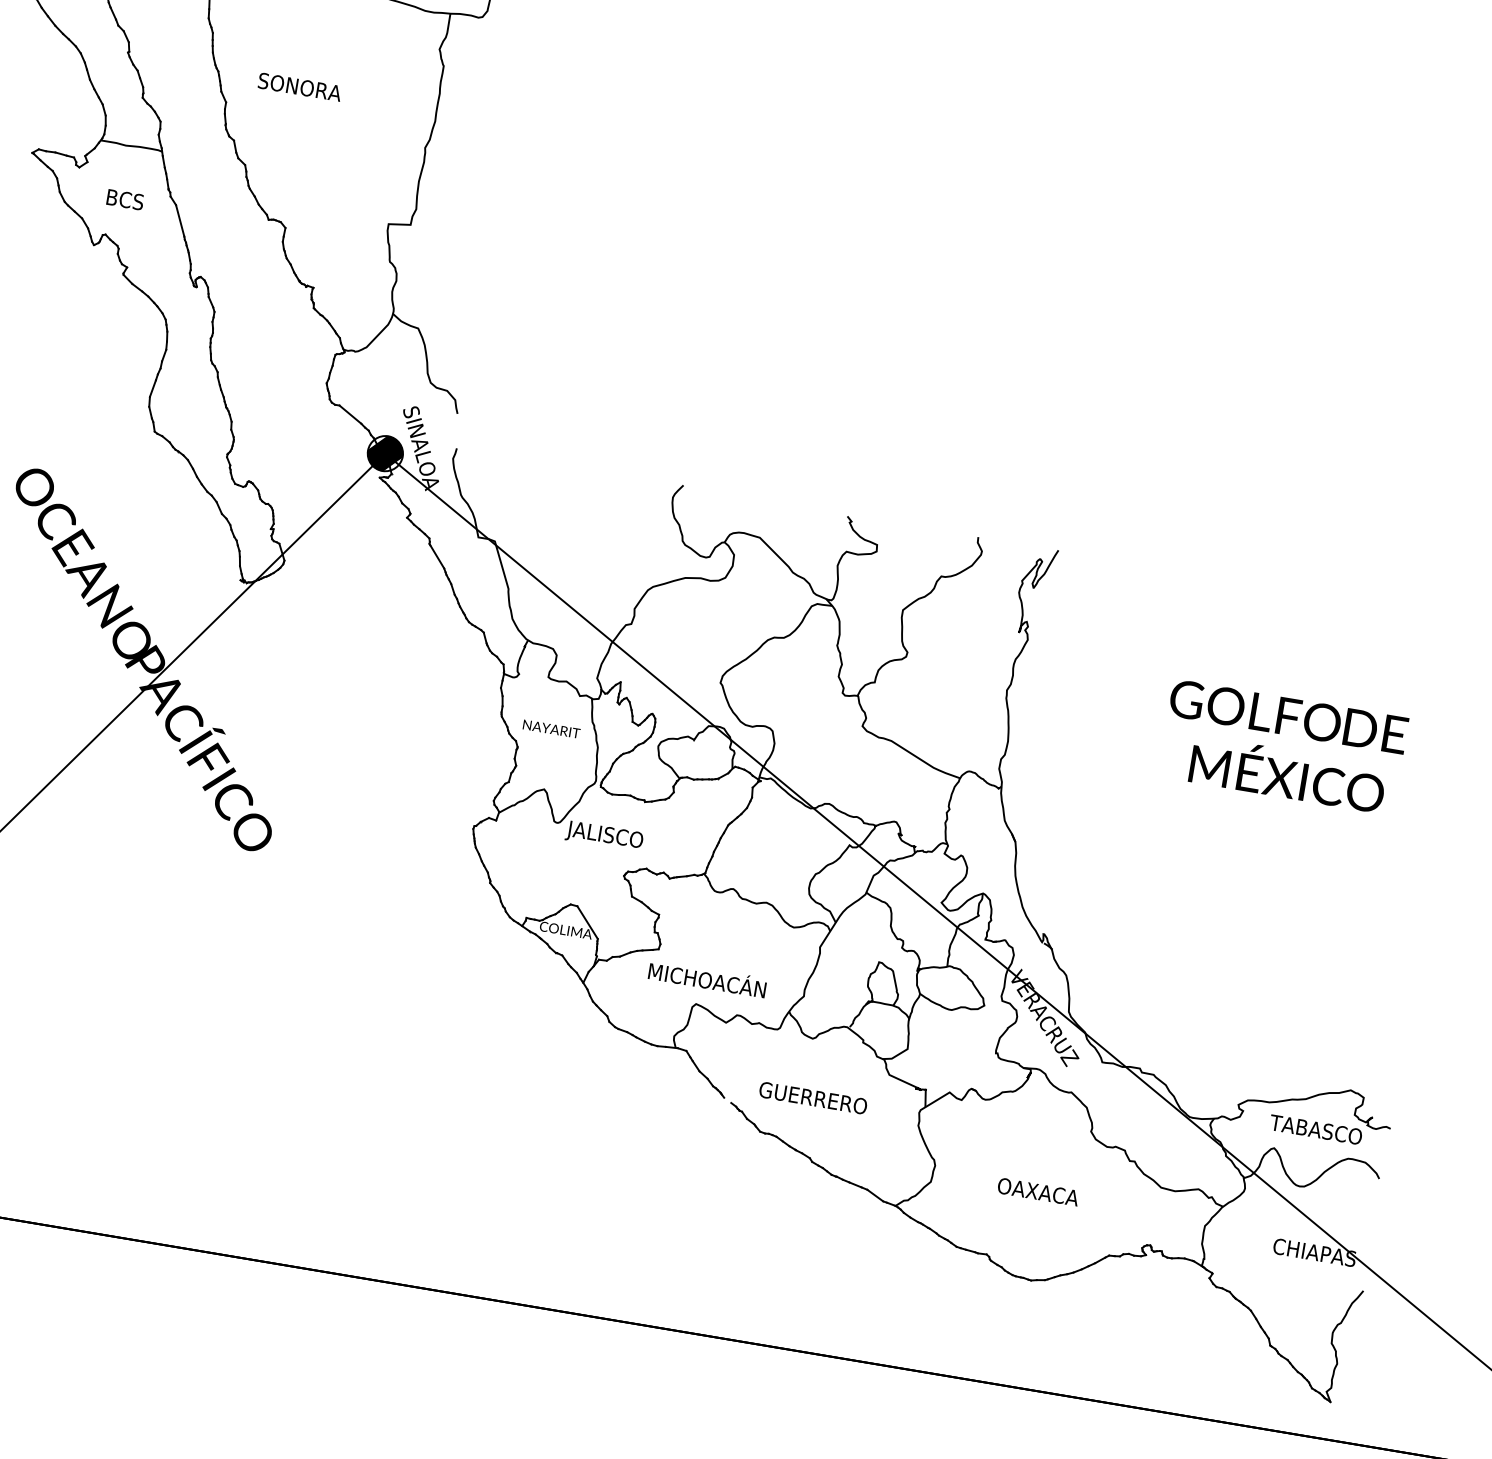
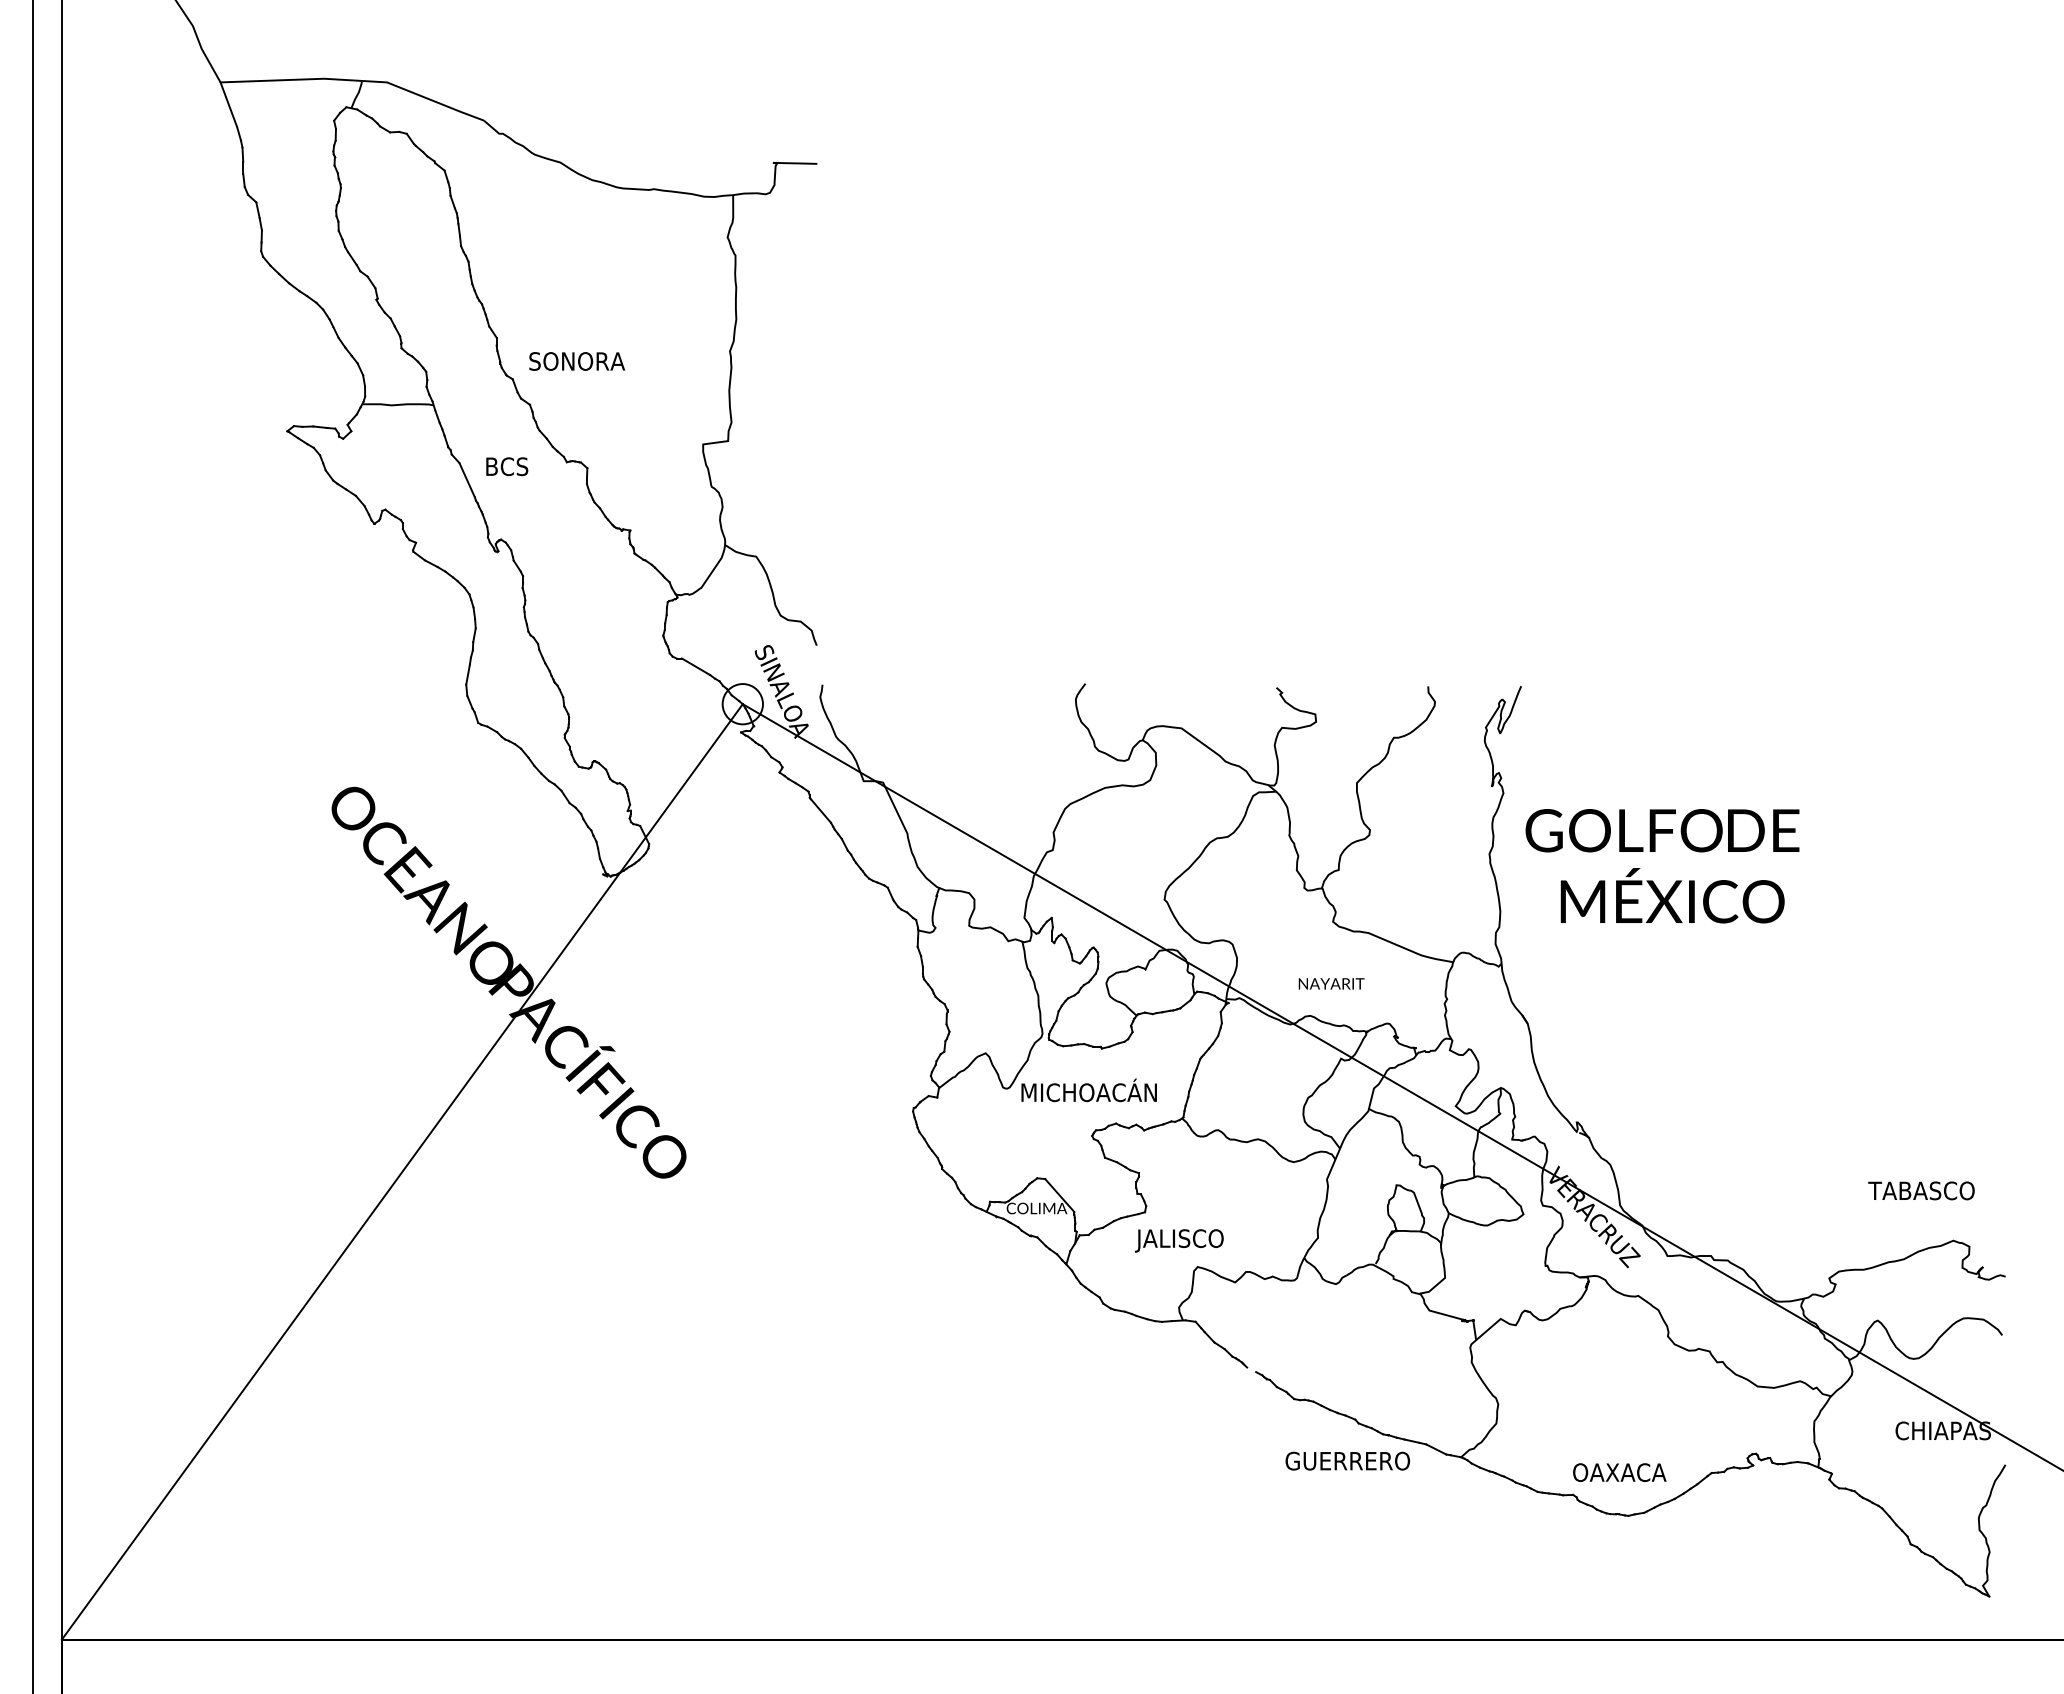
text: (300, 87) -> (577, 361), moved
text: (125, 199) -> (507, 466), moved
hatch: (385, 453) -> (742, 704), removed
text: (551, 728) -> (1331, 983), moved
text: (1283, 747) -> (1662, 866), moved
text: (626, 837) -> (1087, 1092), JALISCO -> MICHOACÁN
text: (706, 980) -> (1204, 1238), MICHOACÁN -> JALISCO
text: (813, 1097) -> (1347, 1460), moved
text: (1316, 1129) -> (1921, 1190), moved
text: (1038, 1191) -> (1619, 1472), moved

